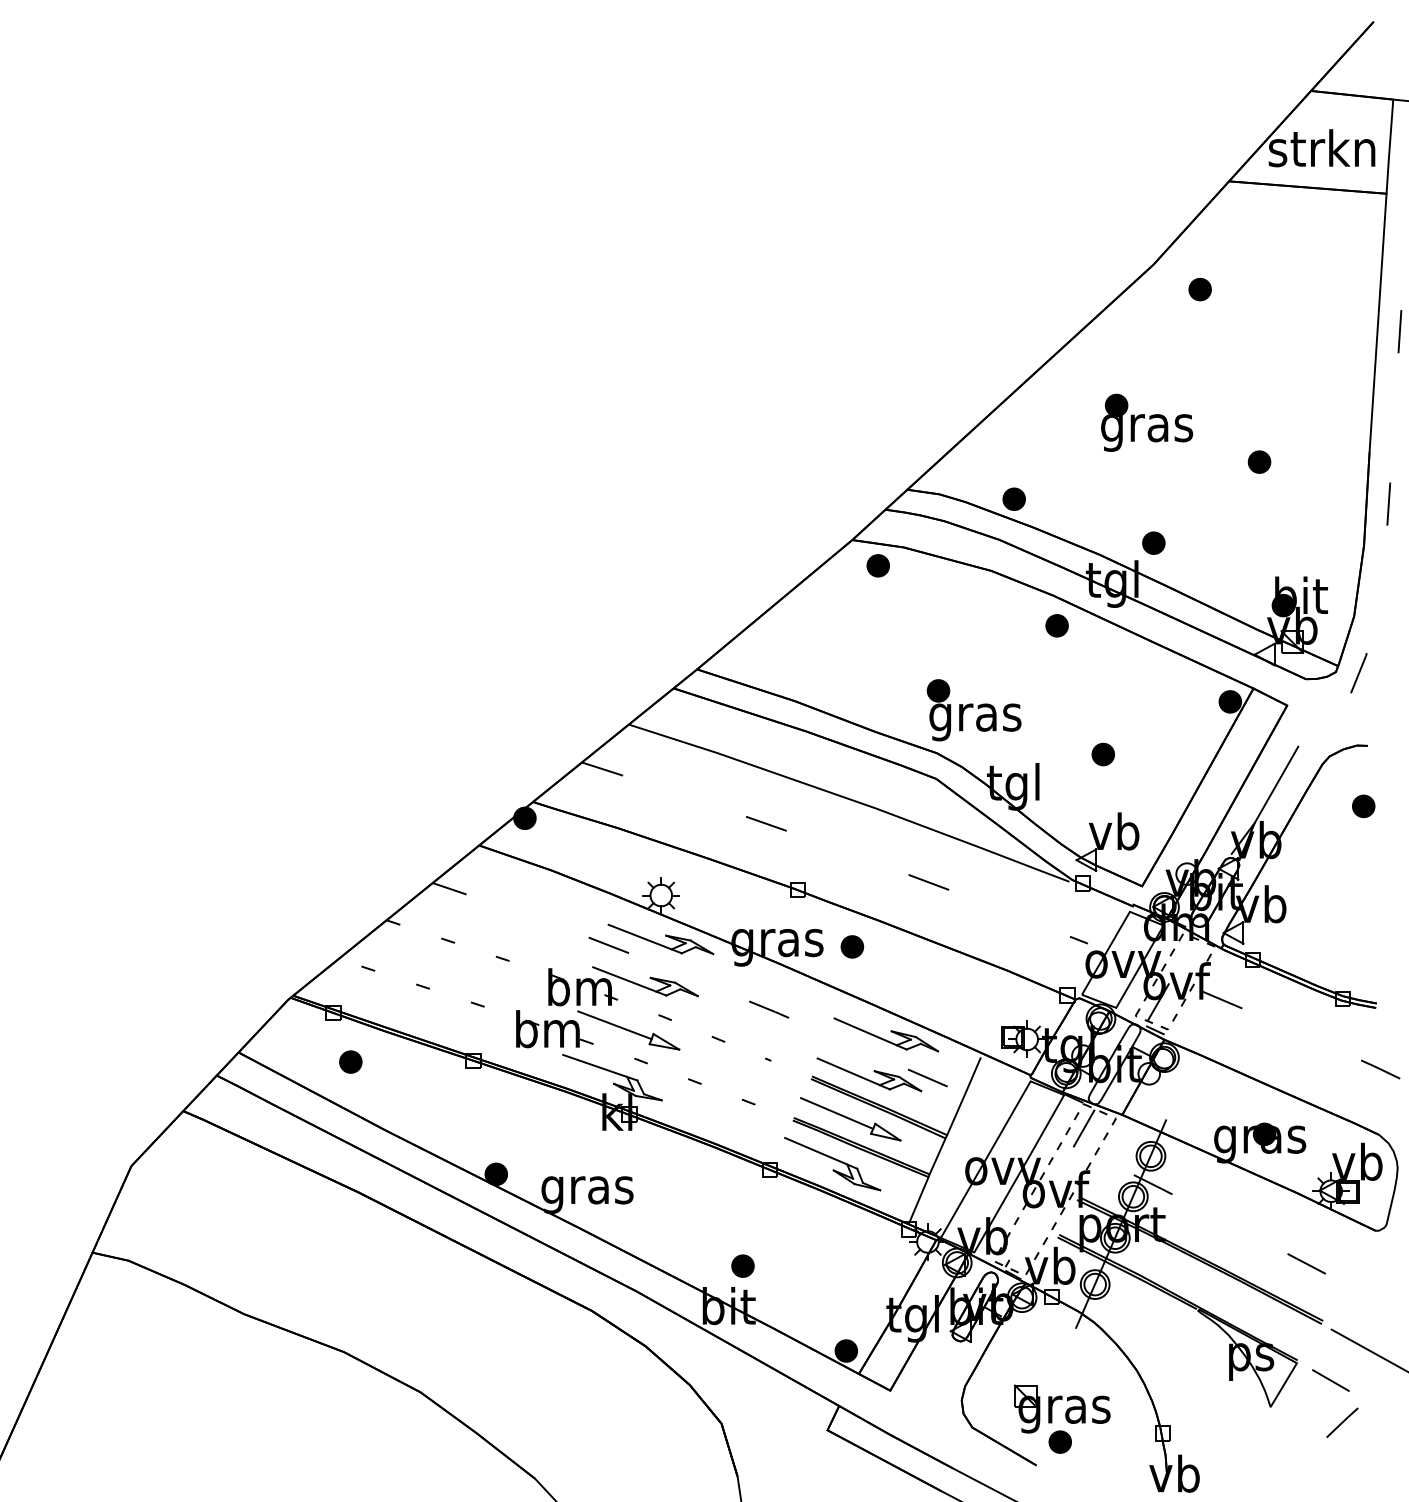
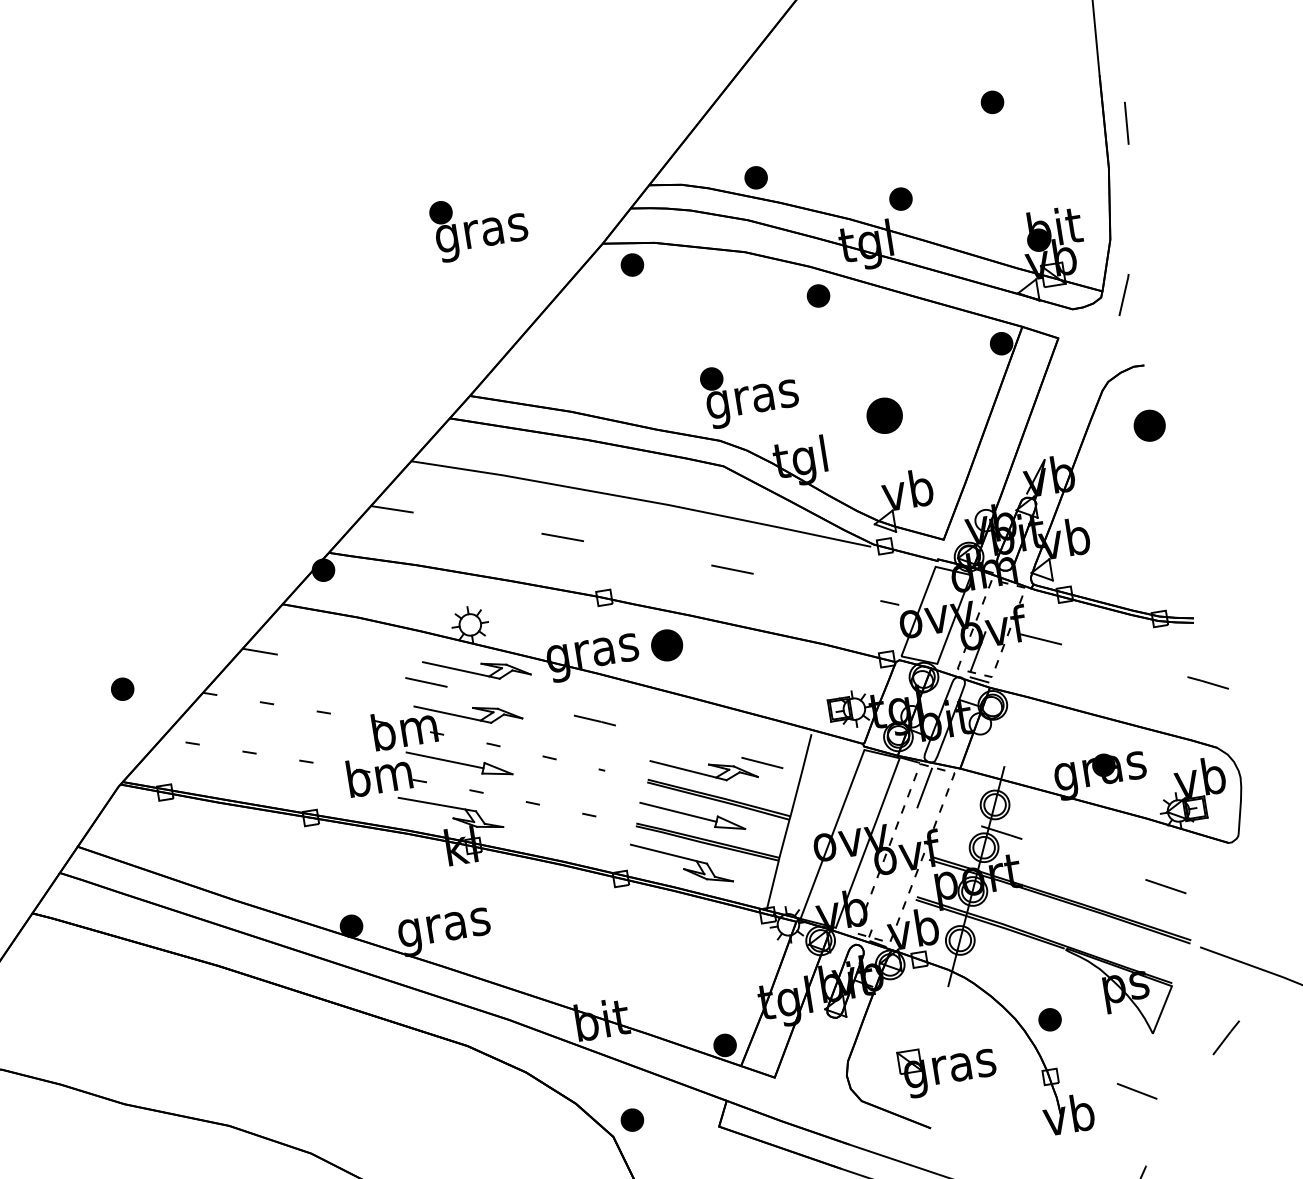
part: (1147, 422) -> (875, 80), removed
part: (732, 503) -> (478, 226), added
part: (1102, 754) -> (883, 415), size x1.6
line: (1276, 784) -> (1060, 417), removed
part: (1363, 806) -> (1149, 425), size x1.4
part: (852, 946) -> (667, 645), size x1.4
part: (886, 1034) -> (714, 726), removed
part: (350, 1061) -> (122, 688), moved
part: (742, 1265) -> (631, 1119), moved
line: (1330, 1380) -> (1136, 1091), moved
part: (1059, 1441) -> (1049, 1019), moved

